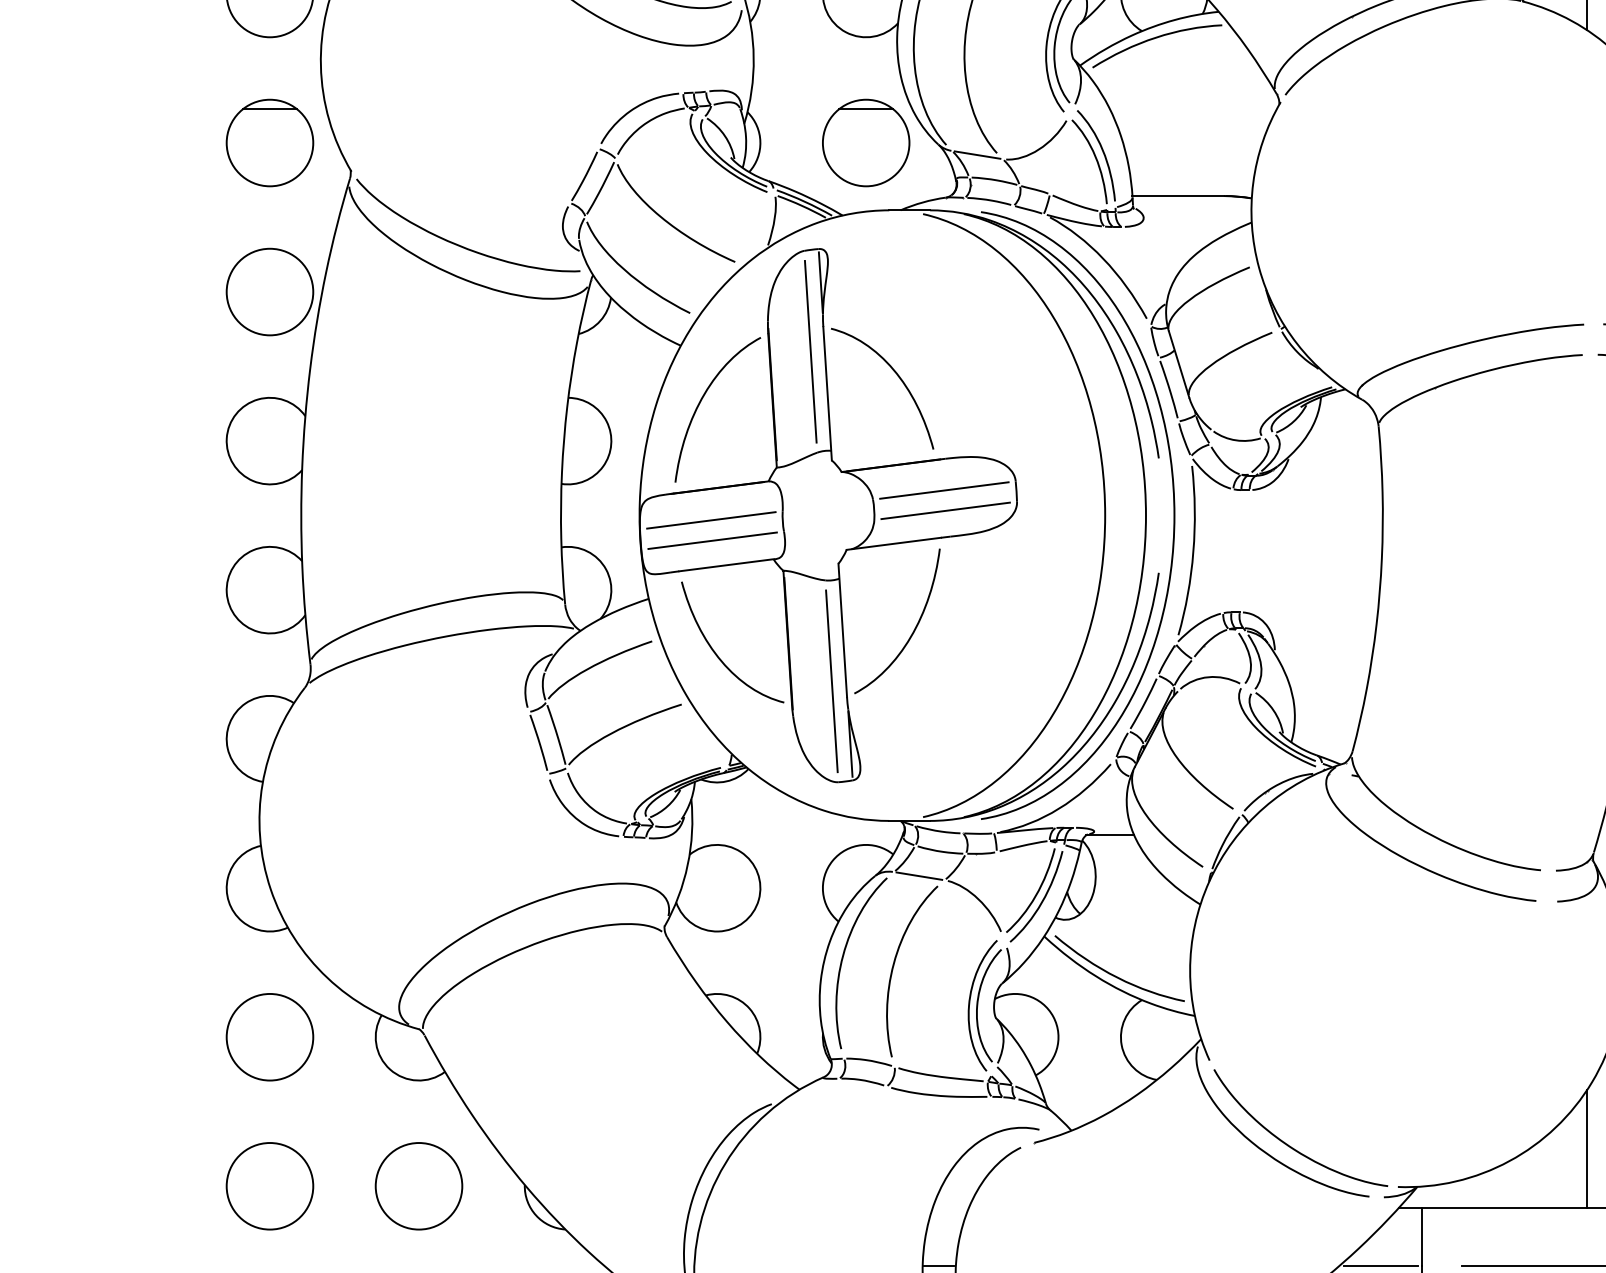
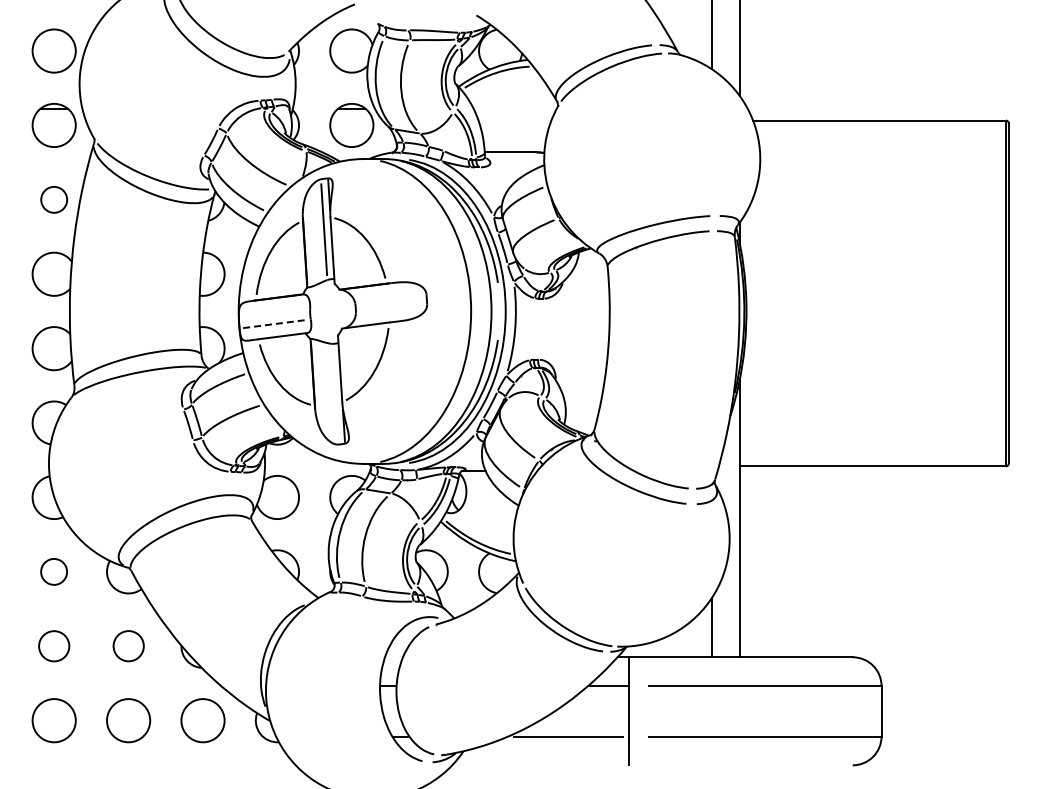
circle: (268, 291) -> (53, 199), size x0.6
line: (943, 489) -> (390, 298), removed
line: (945, 511) -> (391, 309), removed
line: (711, 519) -> (274, 313), removed
line: (713, 539) -> (275, 323), solid -> dashed
line: (831, 679) -> (334, 393), removed
circle: (268, 1036) -> (53, 571), size x0.6
circle: (268, 1184) -> (53, 645), size x0.7
circle: (418, 1184) -> (128, 645), size x0.7

